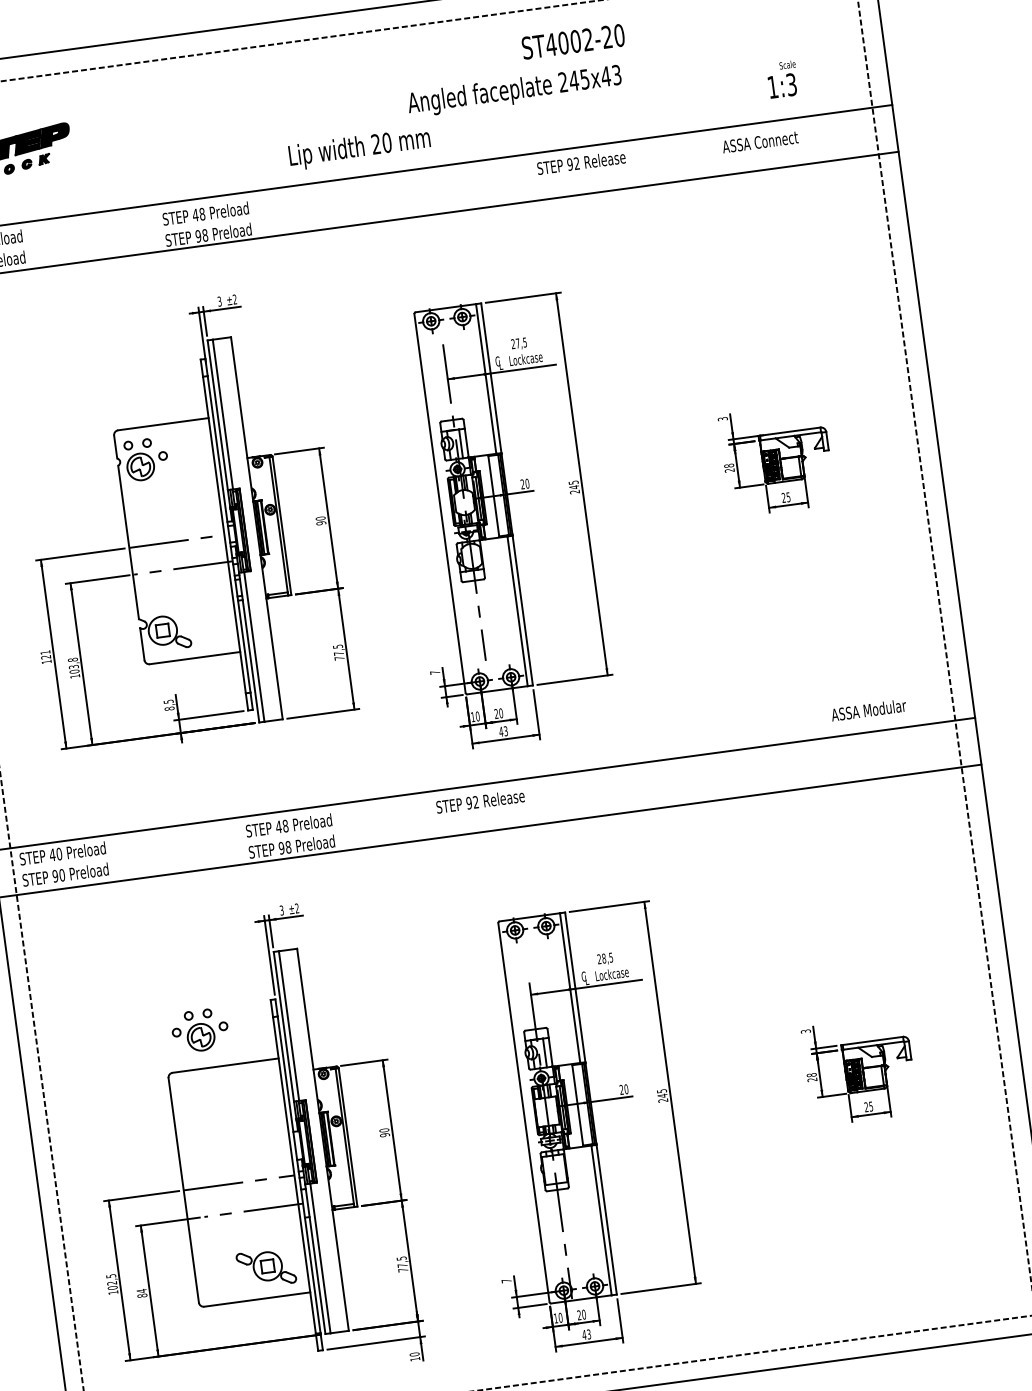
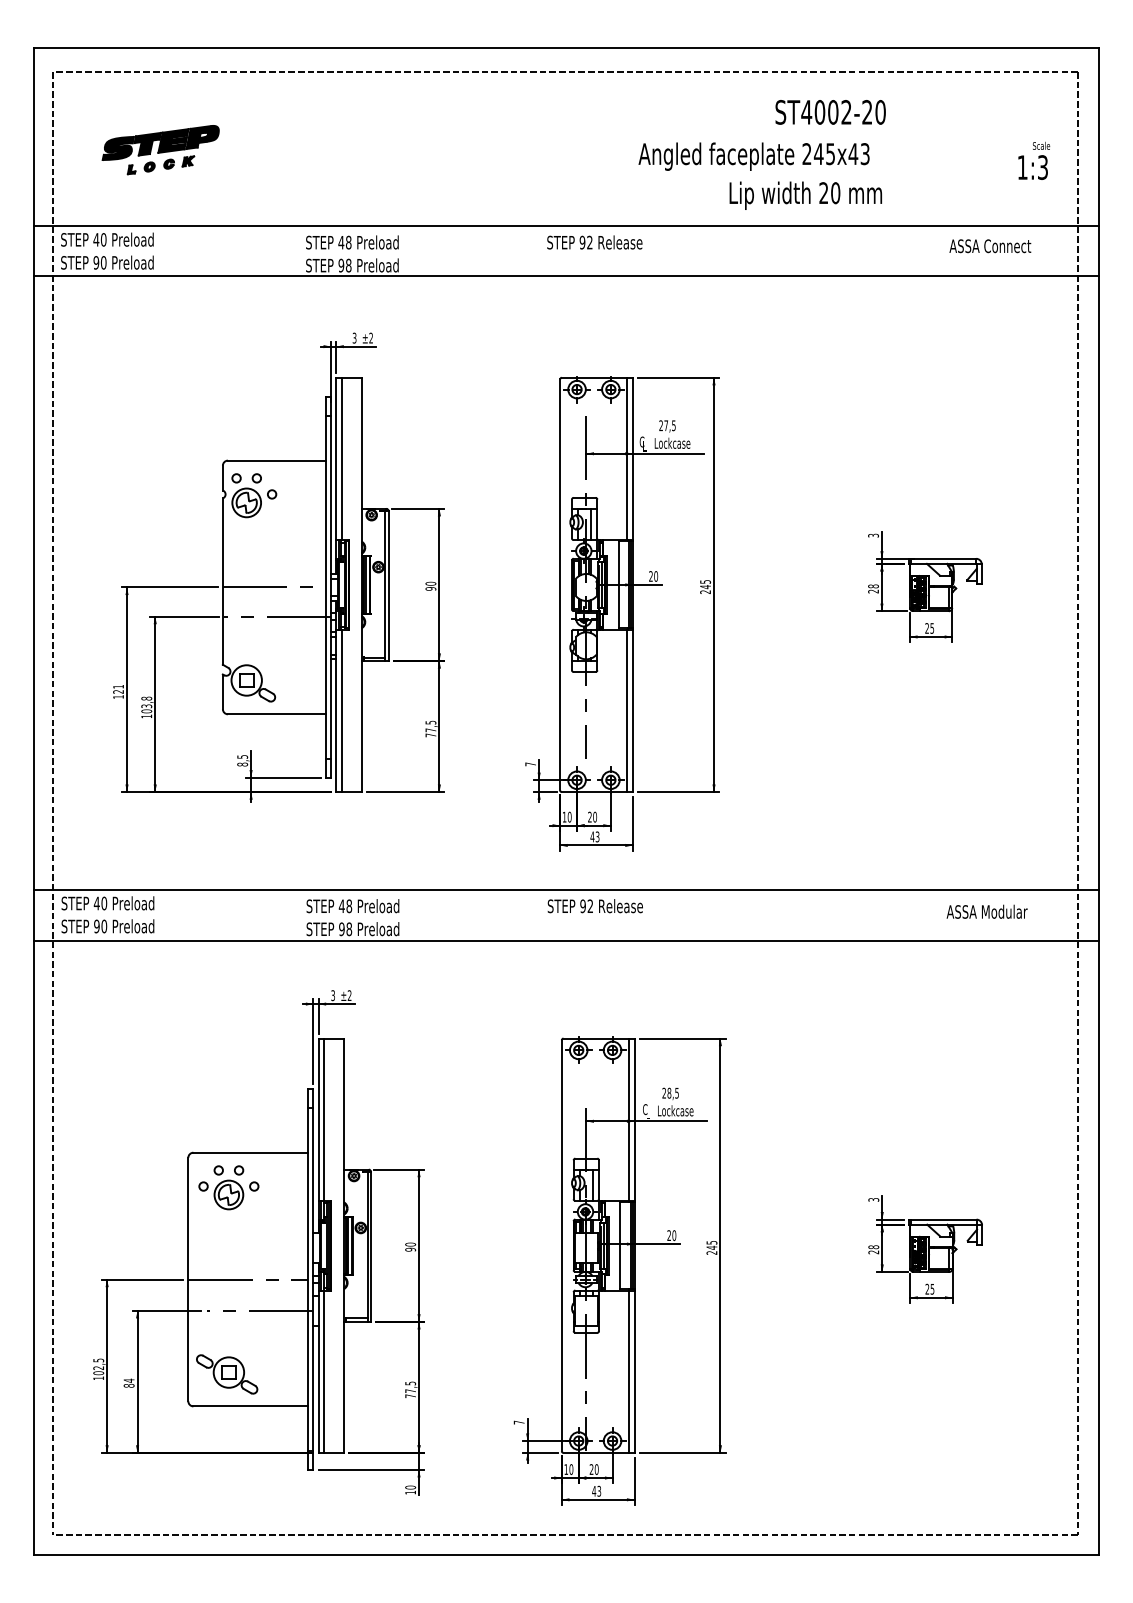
text: (573, 41) -> (830, 112), moved
text: (782, 79) -> (1034, 160), moved
text: (514, 91) -> (753, 156), moved
text: (760, 142) -> (990, 246), moved
text: (359, 148) -> (805, 195), moved
text: (581, 162) -> (594, 242), moved
text: (868, 710) -> (986, 911), moved
text: (479, 801) -> (594, 906), moved
part: (199, 1030) -> (228, 1187), moved
part: (266, 1268) -> (227, 1374), moved

